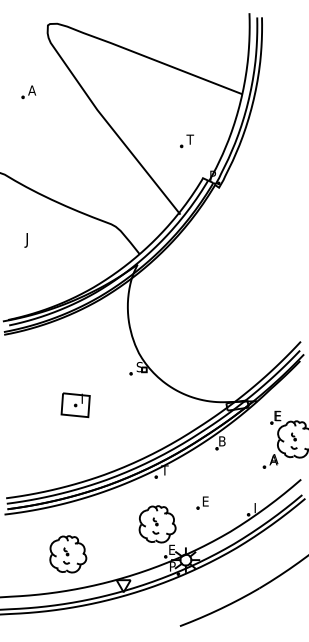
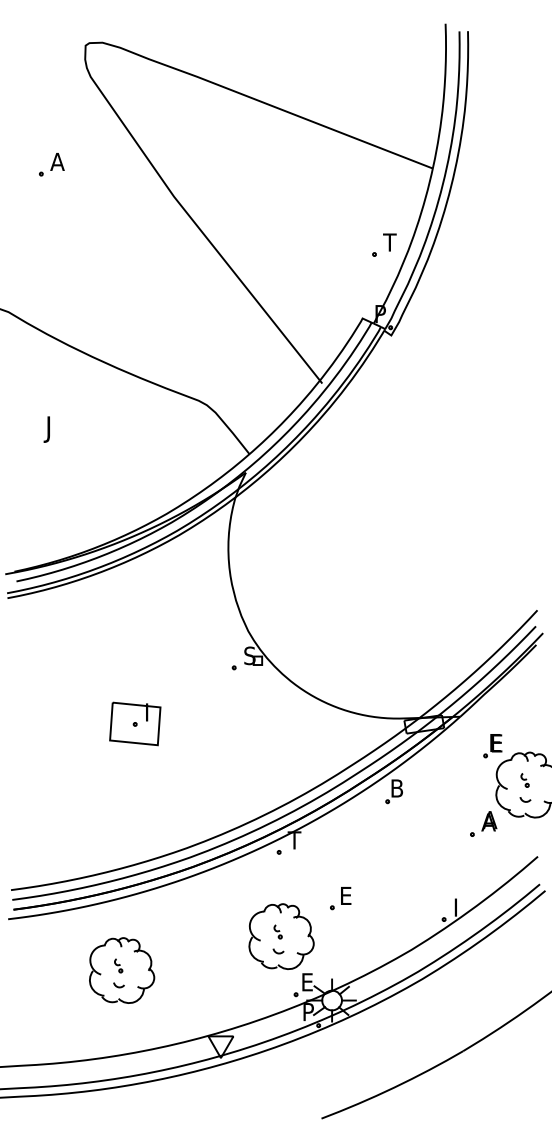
part: (186, 141) -> (383, 245), moved
part: (202, 502) -> (340, 897), moved
part: (68, 554) -> (122, 970), moved

